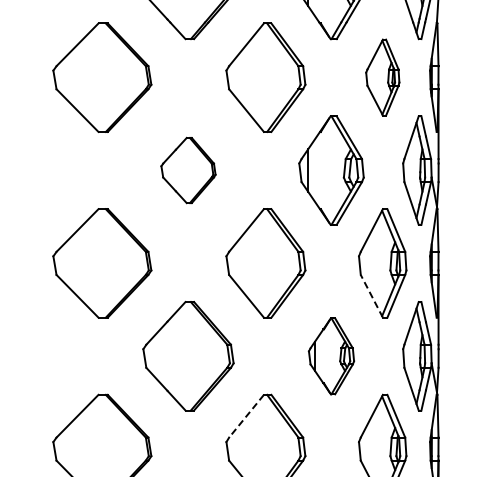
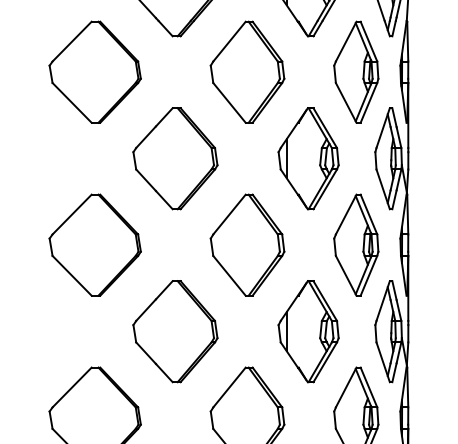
part: (382, 77) -> (356, 72), size x1.43
part: (188, 170) -> (175, 158), size x1.67
line: (371, 295) -> (345, 275), dashed -> solid
part: (331, 356) -> (308, 331), size x1.43
line: (246, 416) -> (229, 387), dashed -> solid

